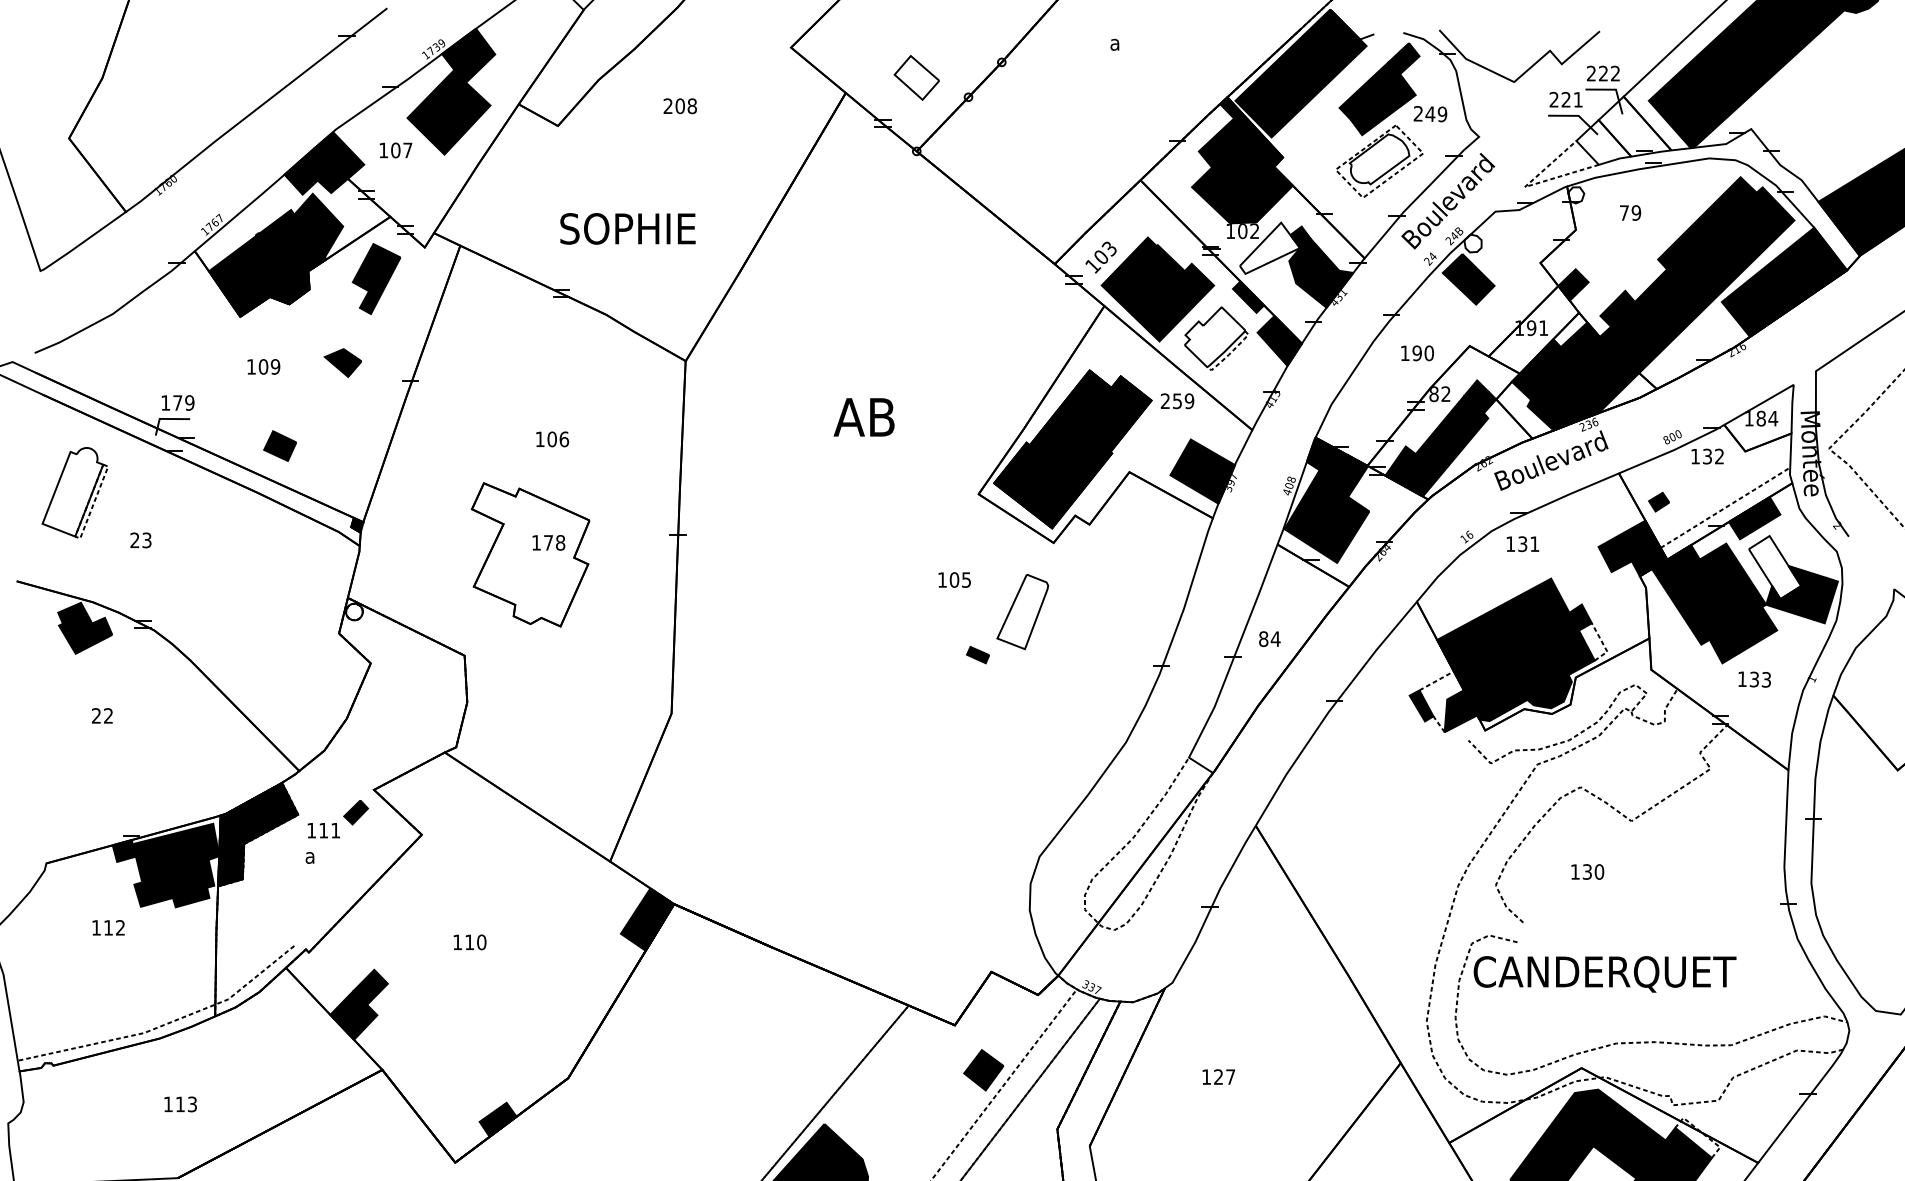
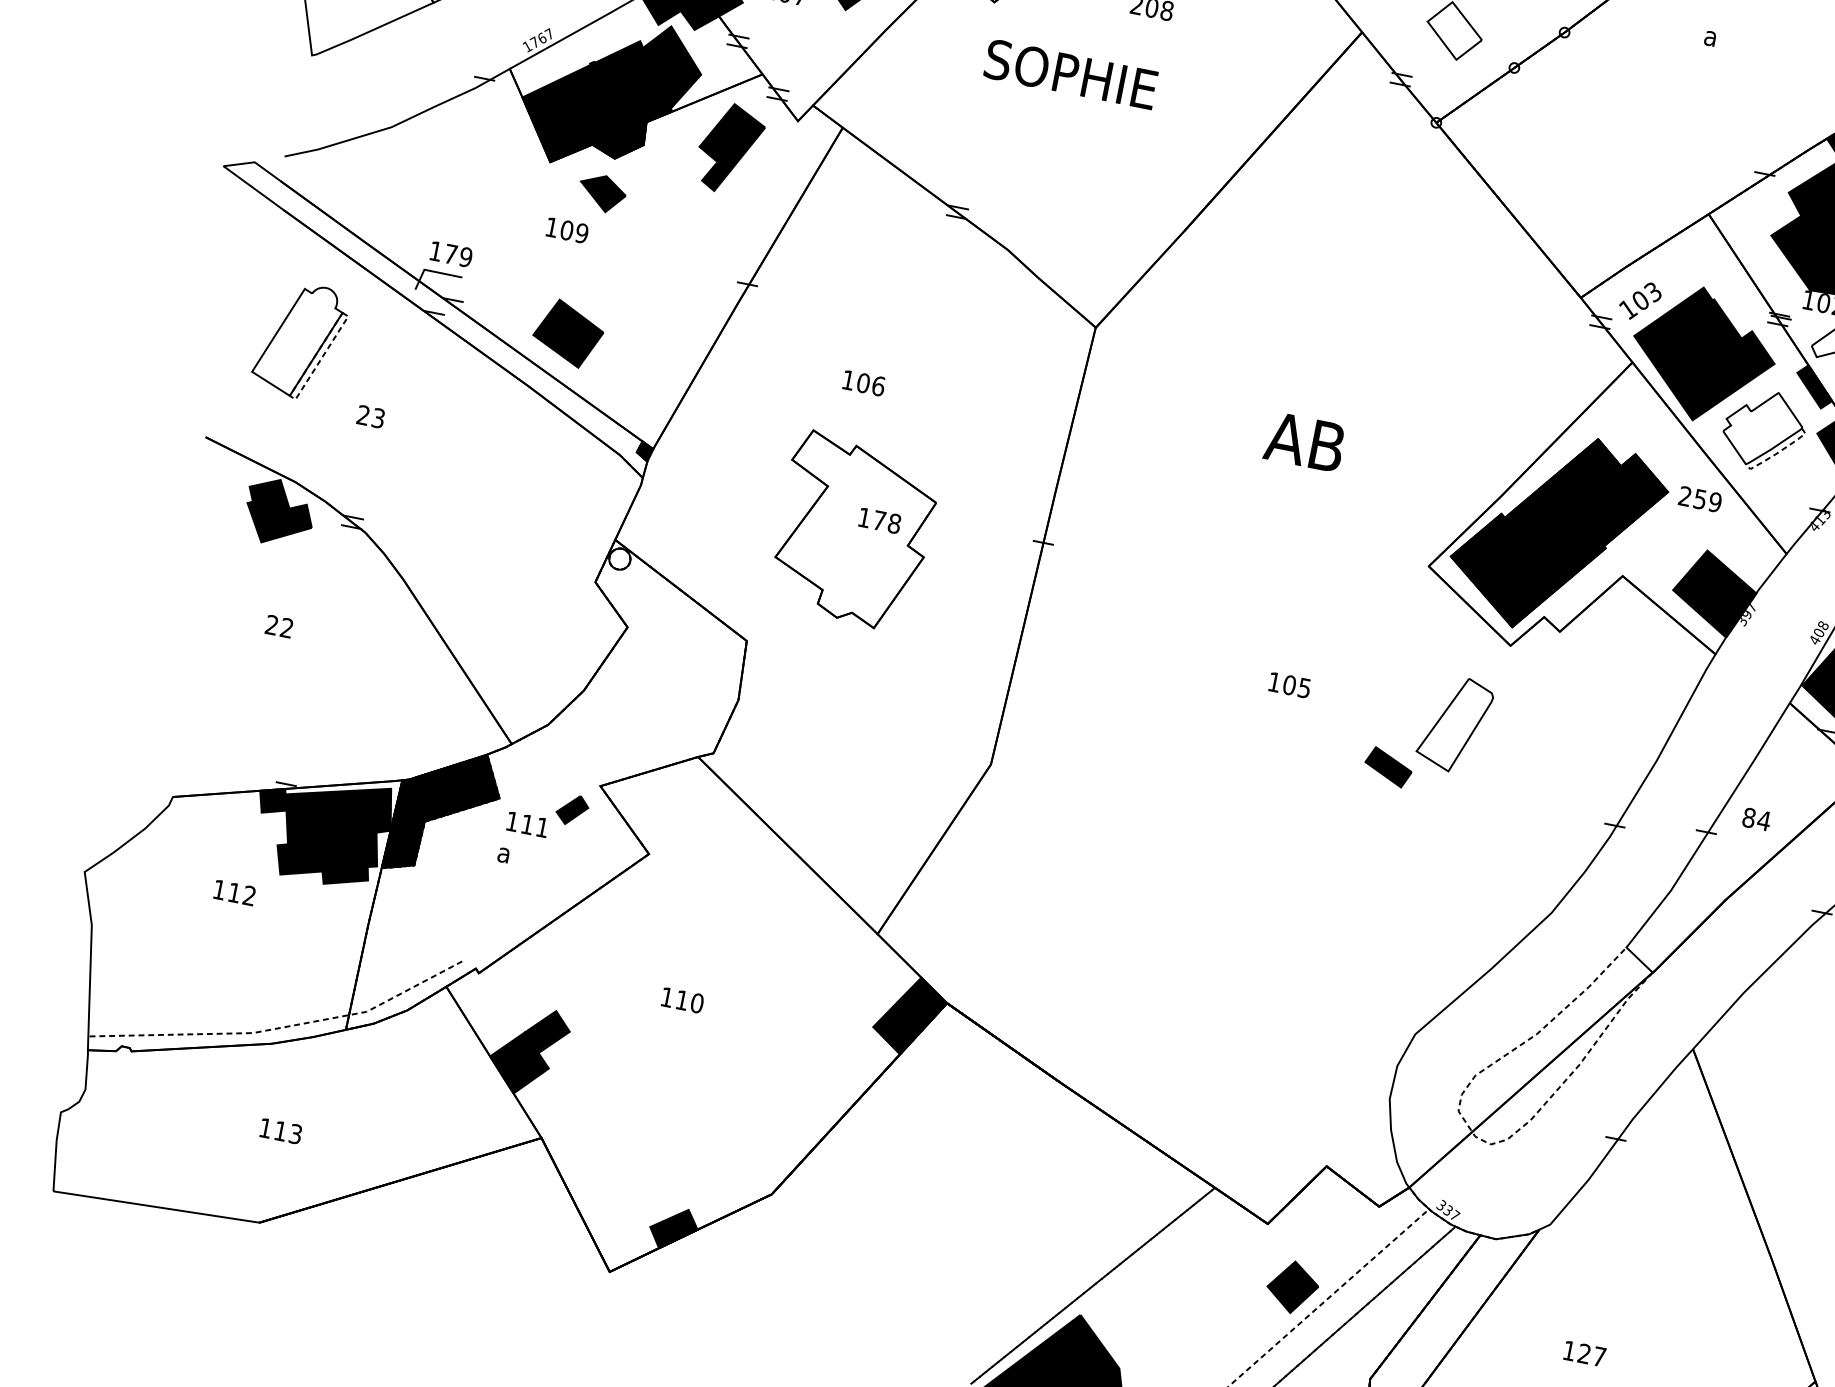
text: (627, 228) -> (1070, 73), moved
part: (342, 363) -> (601, 193), moved
text: (552, 439) -> (863, 383), moved
part: (279, 445) -> (567, 332), size x1.67
text: (954, 579) -> (1289, 684), moved
part: (977, 654) -> (1387, 766), size x1.67

